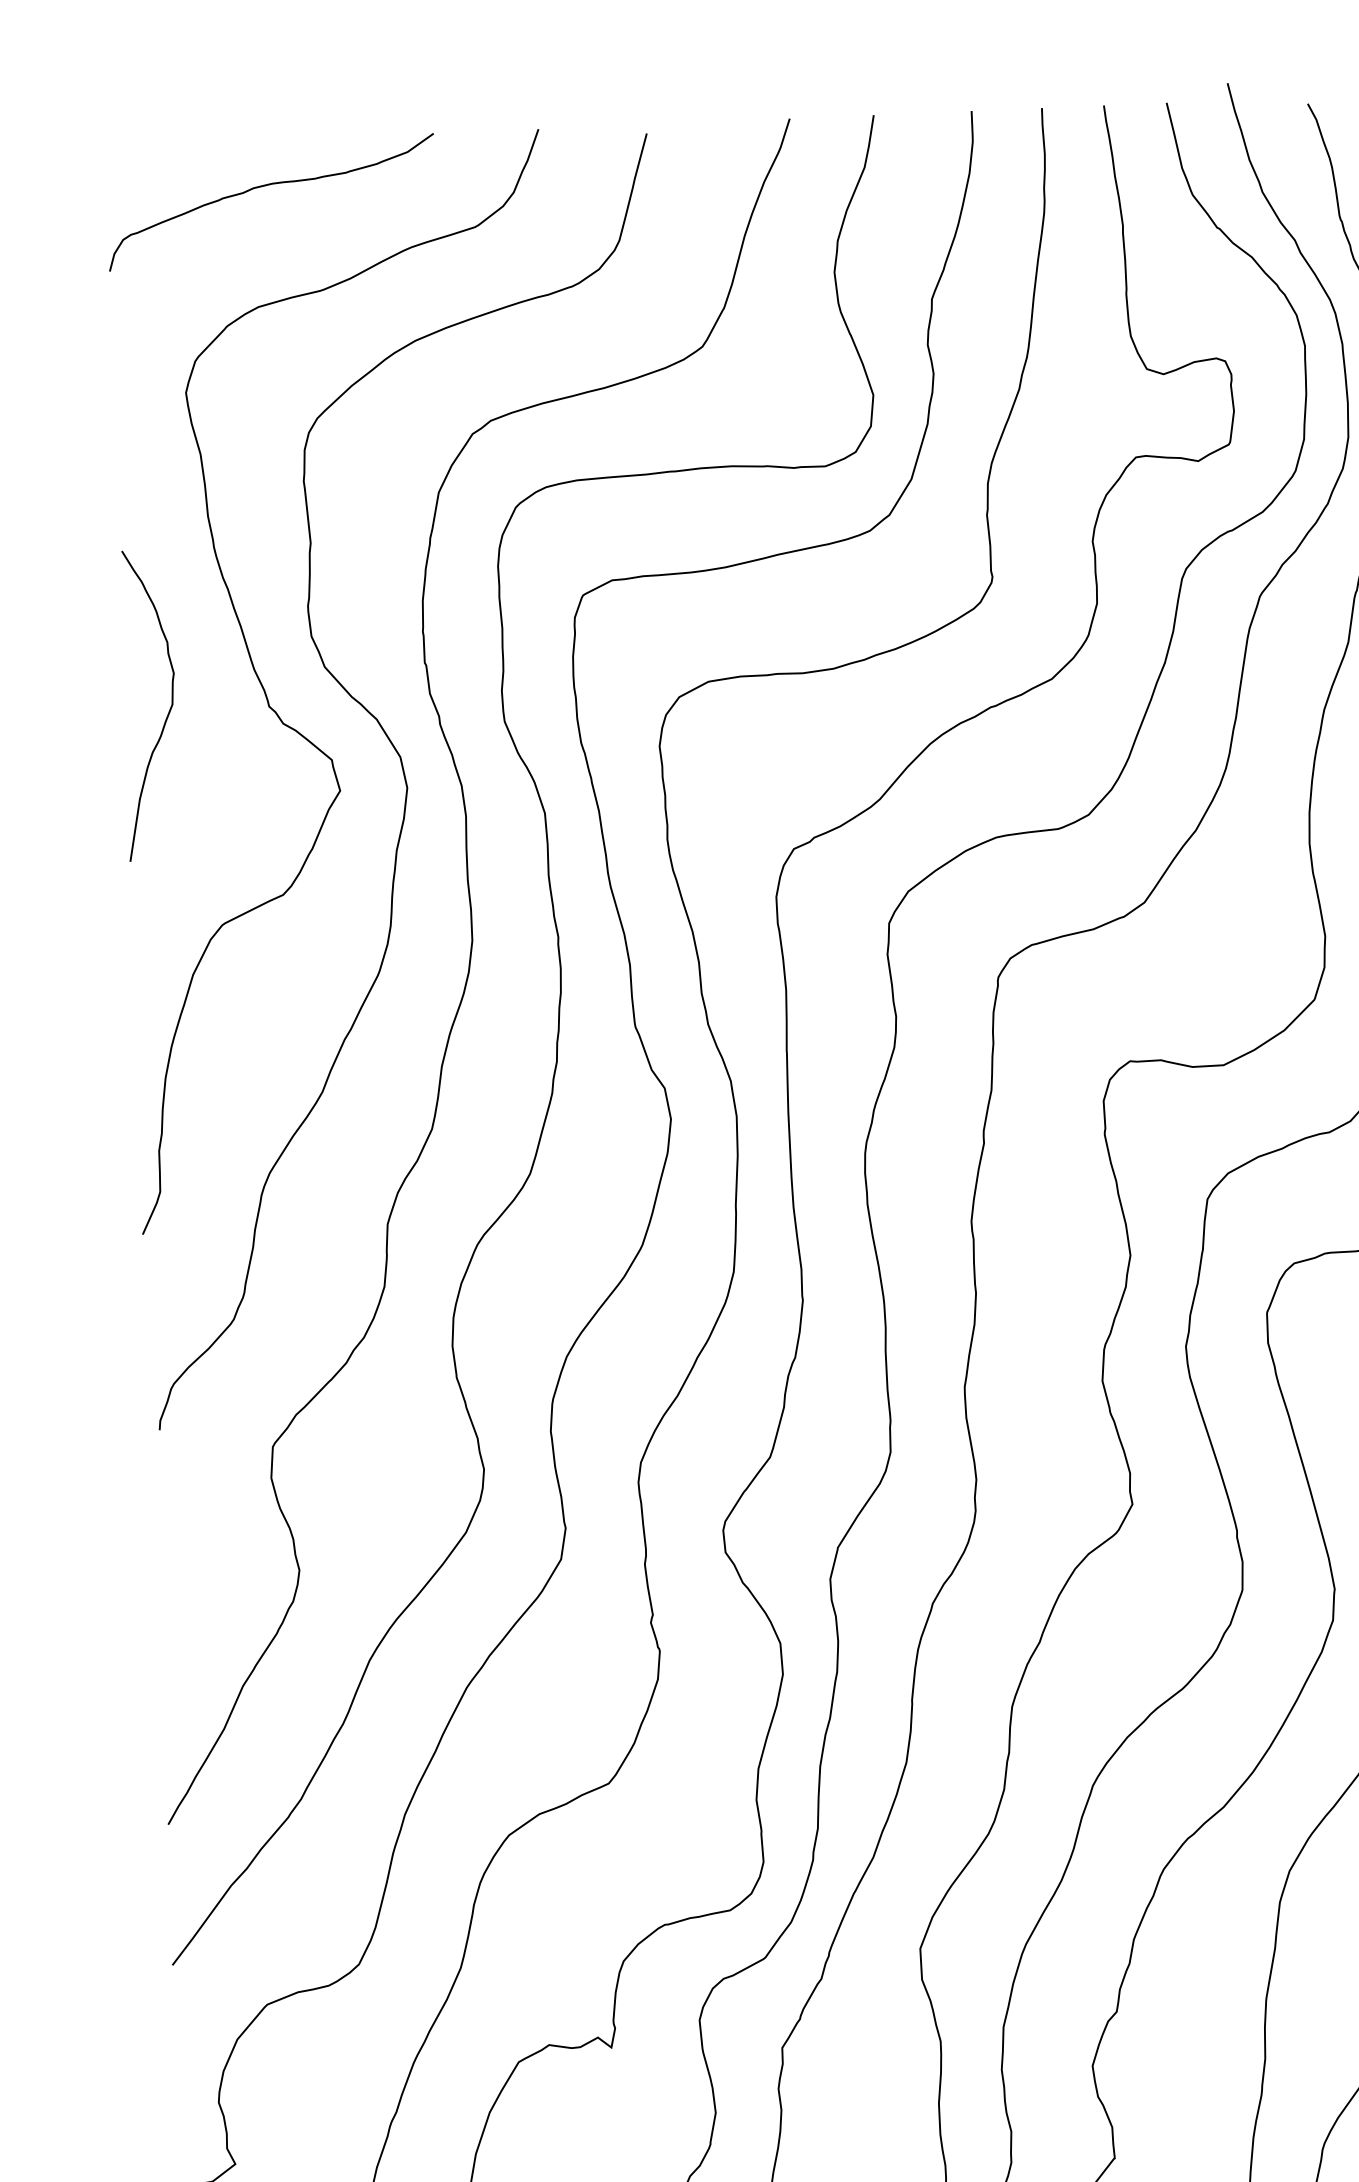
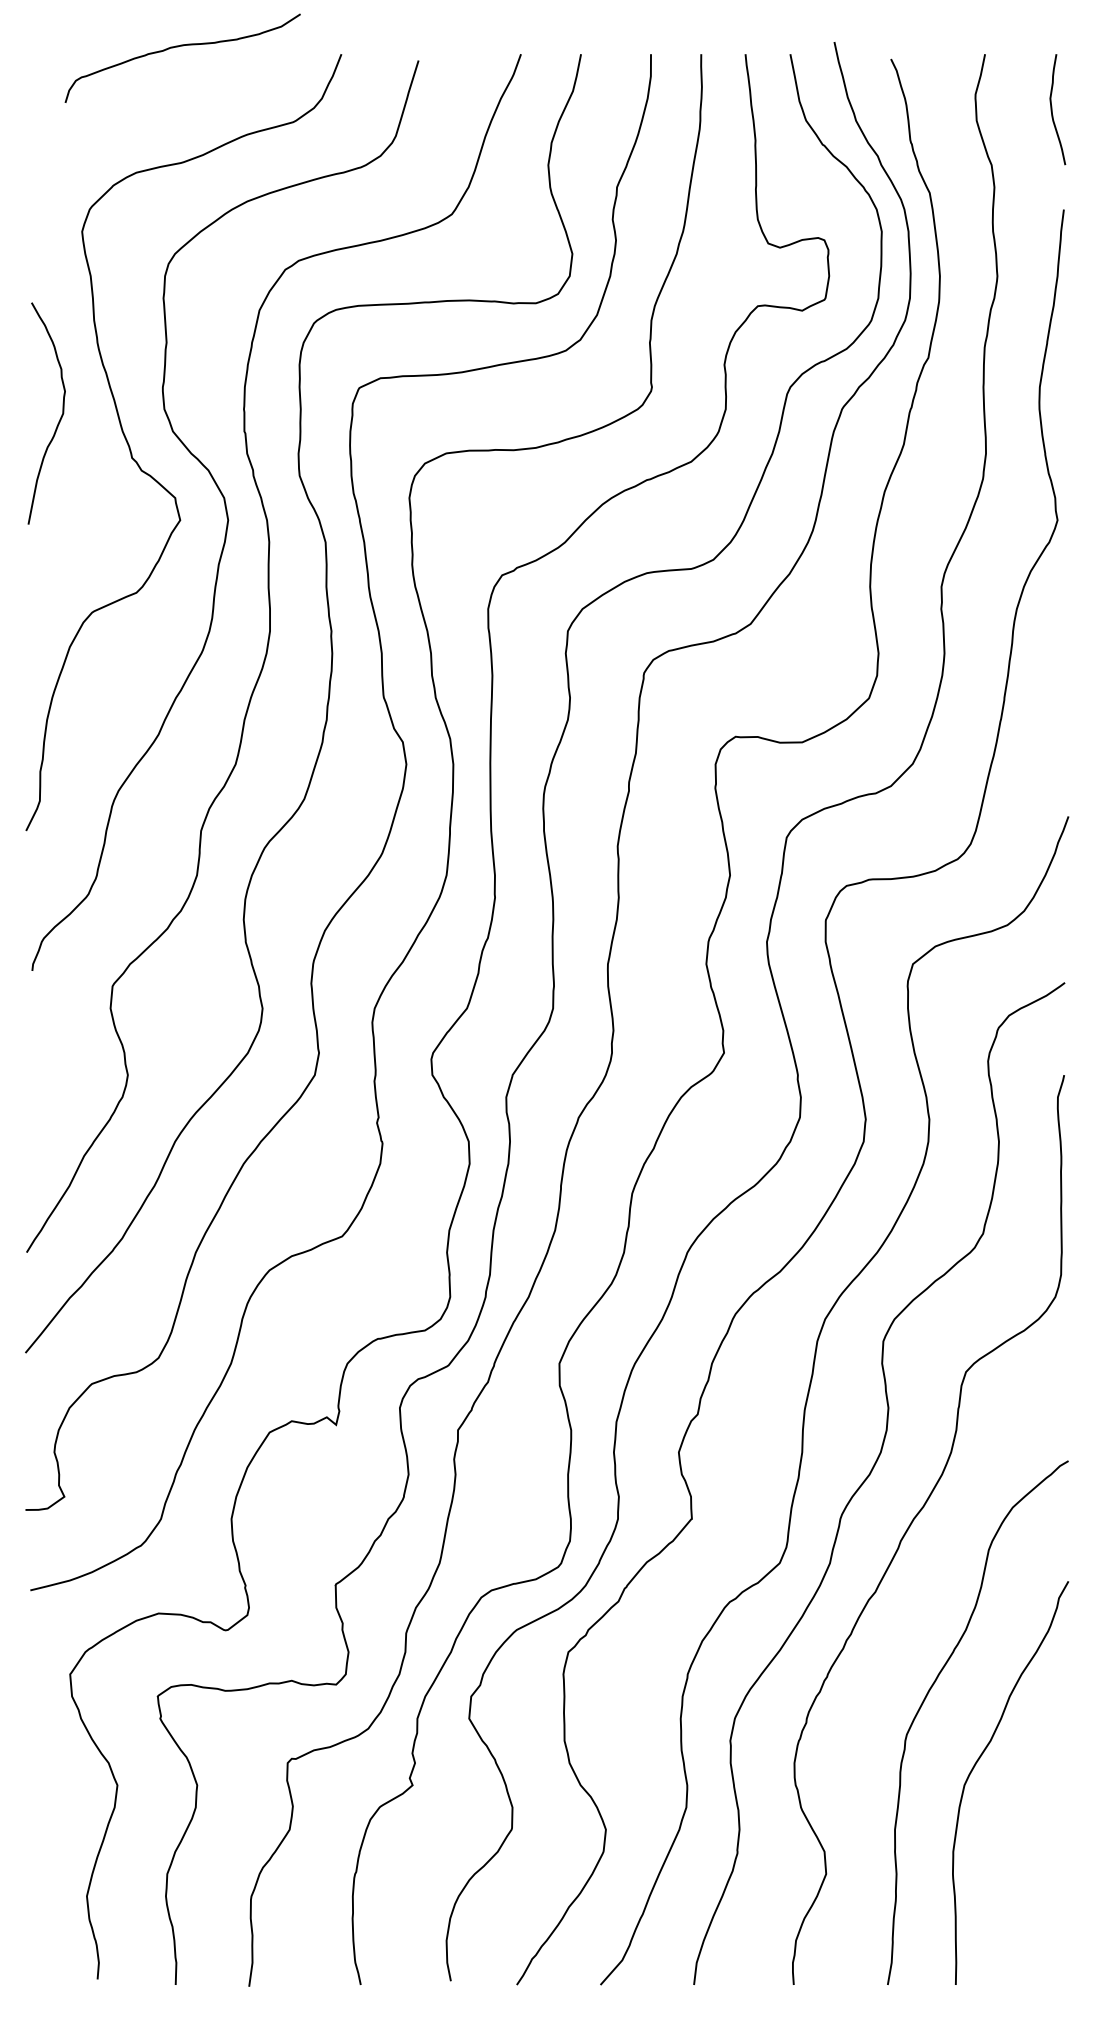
curve: (264, 187) -> (178, 47), moved
curve: (167, 712) -> (59, 419), moved

